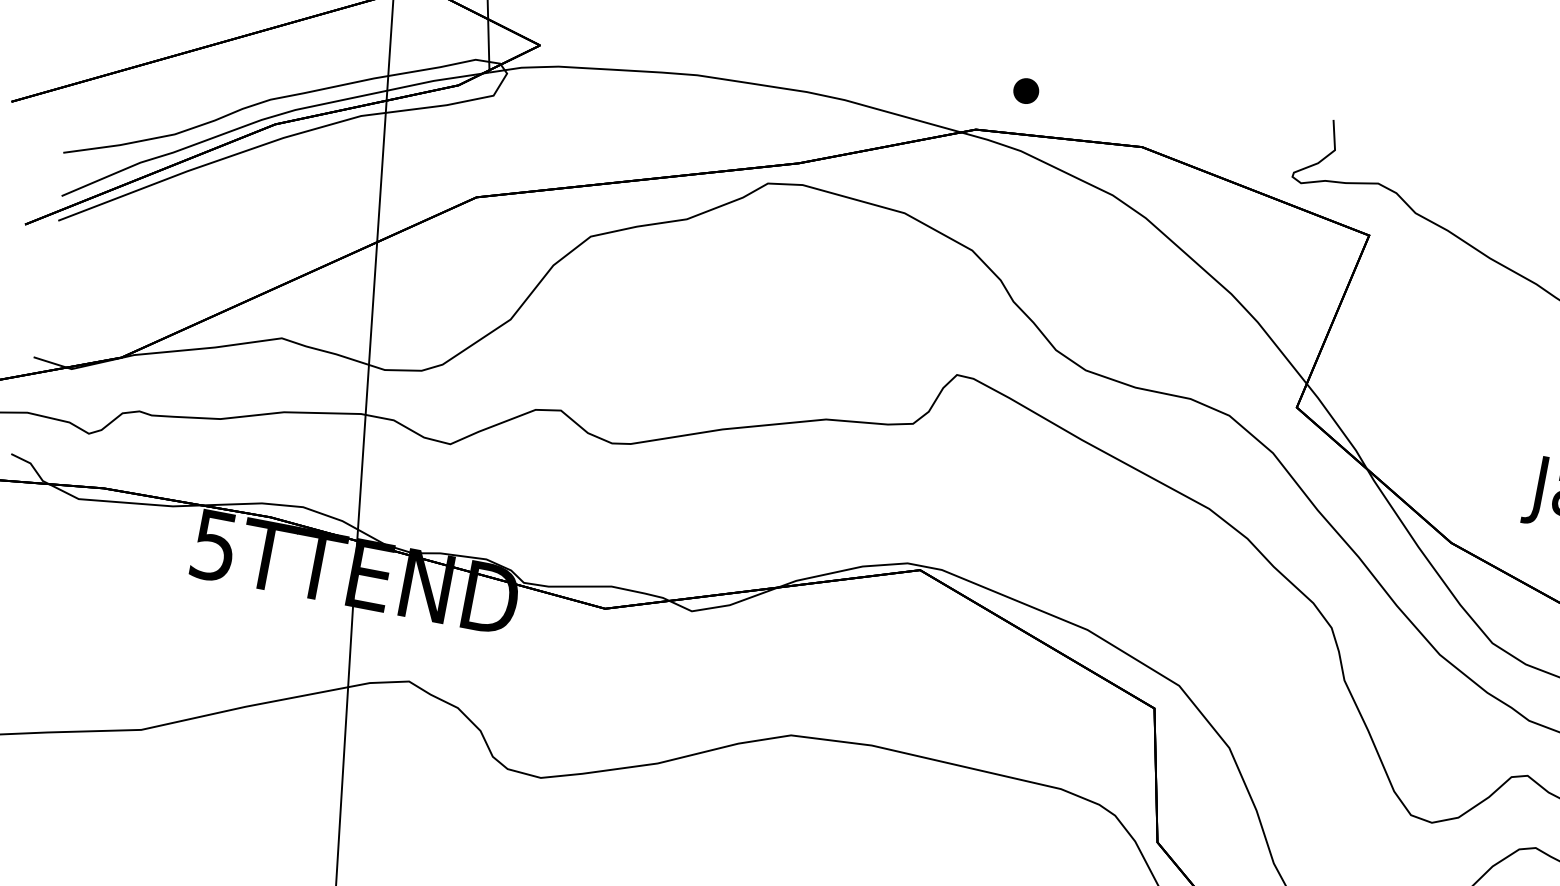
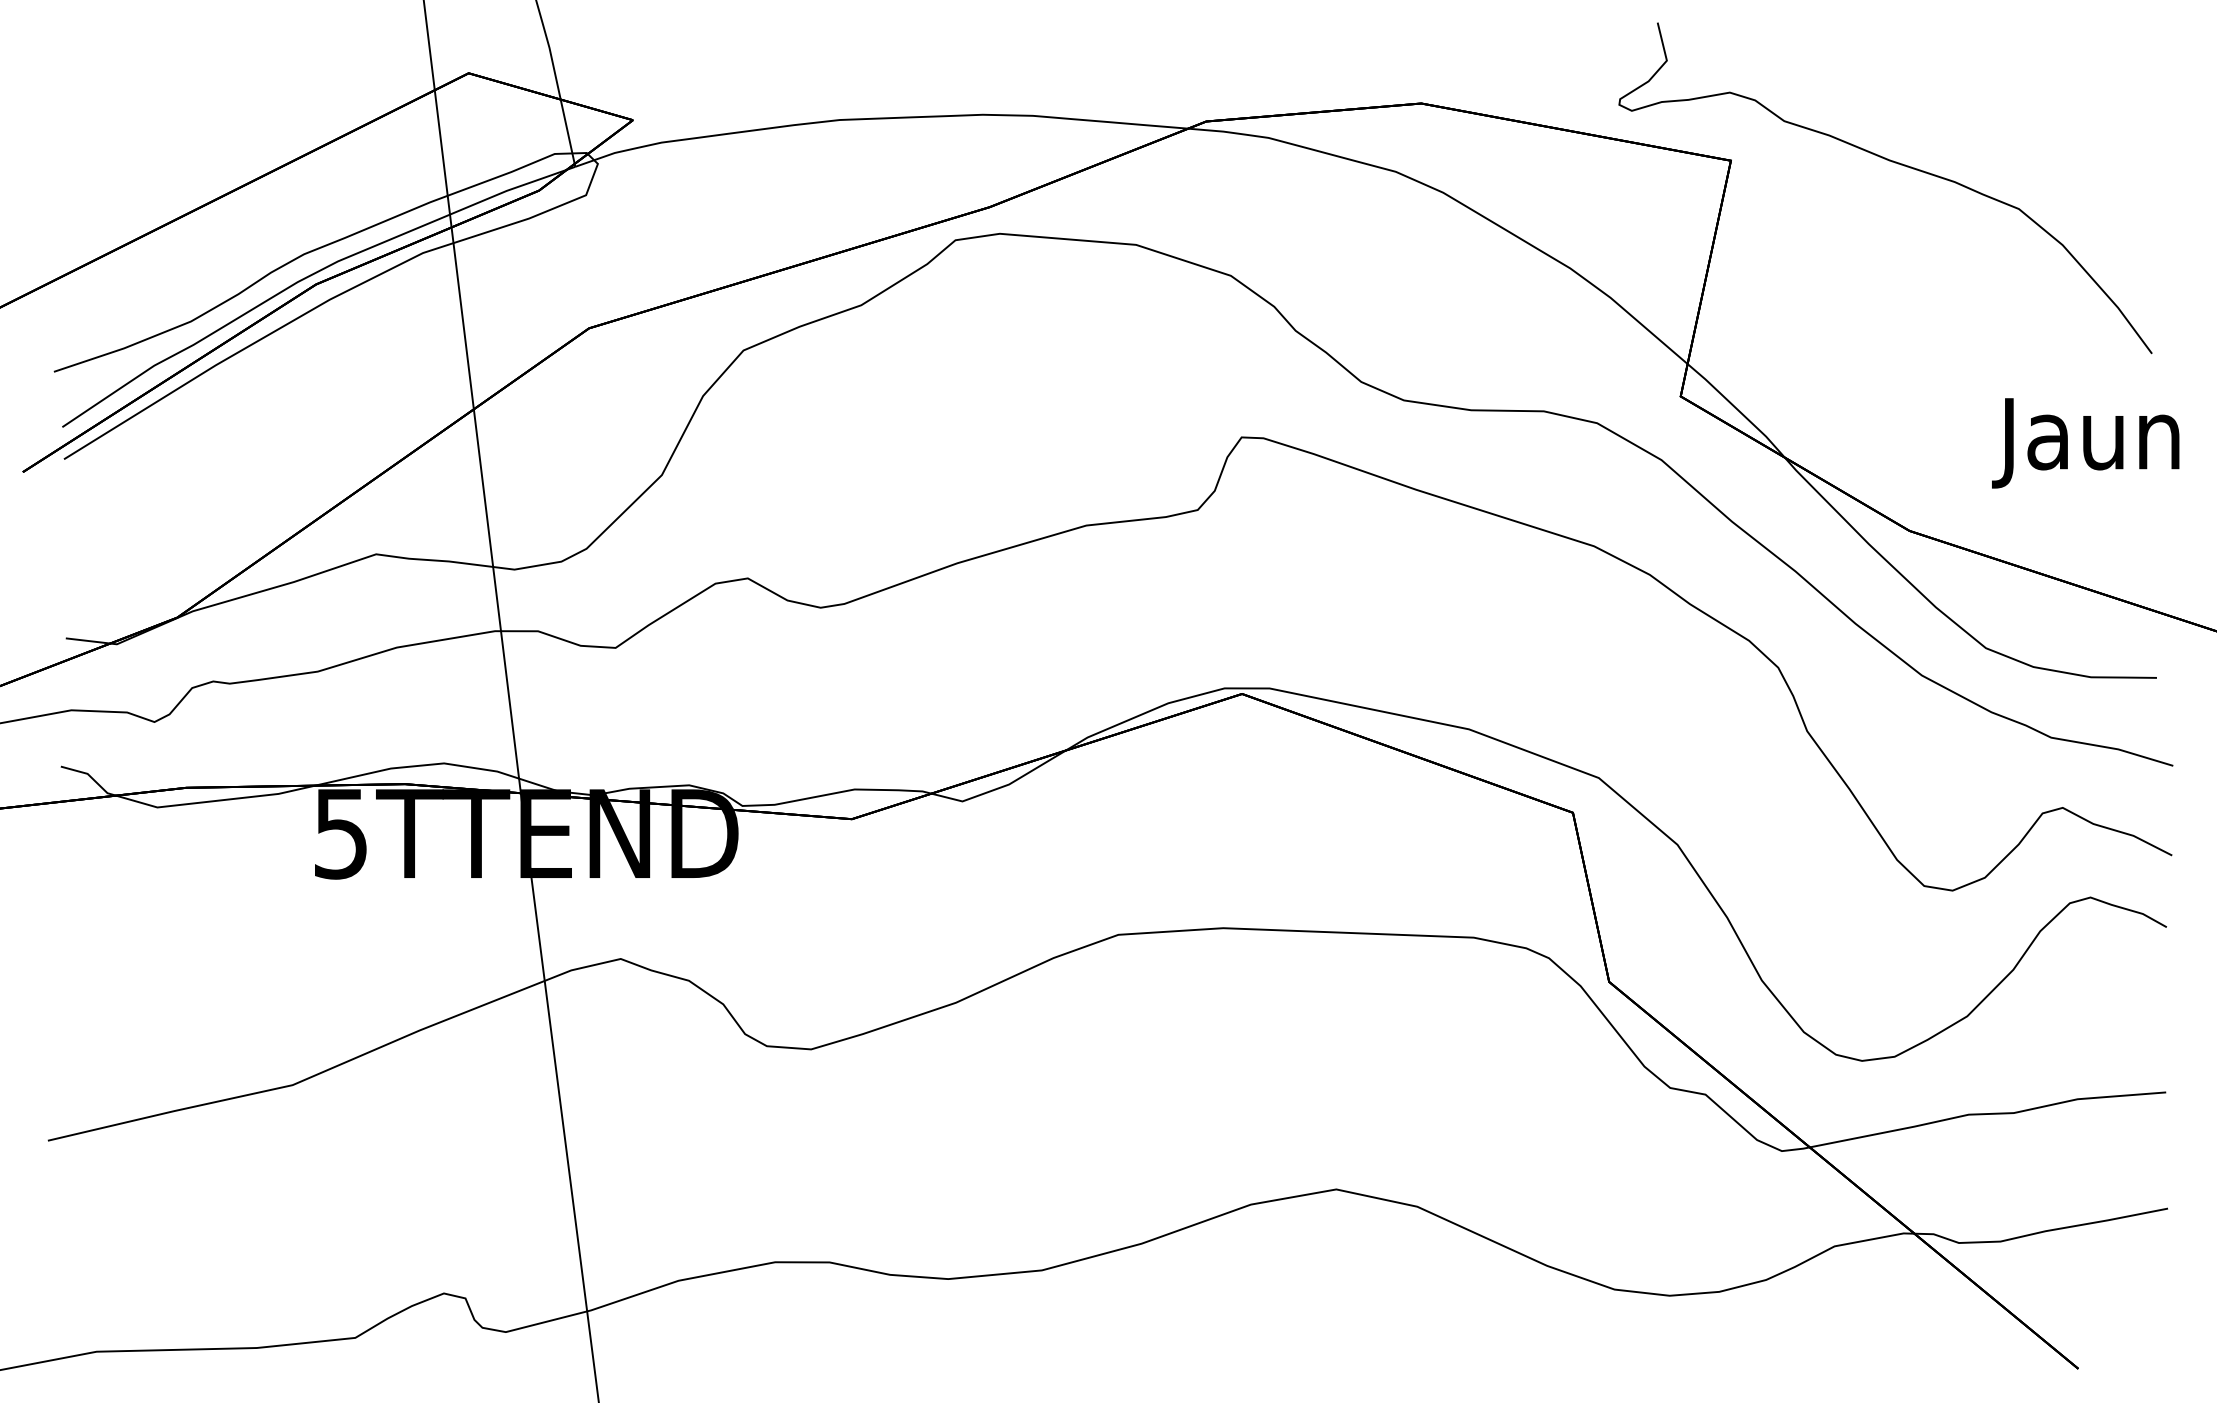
part: (1026, 91) -> (1260, 60), removed

